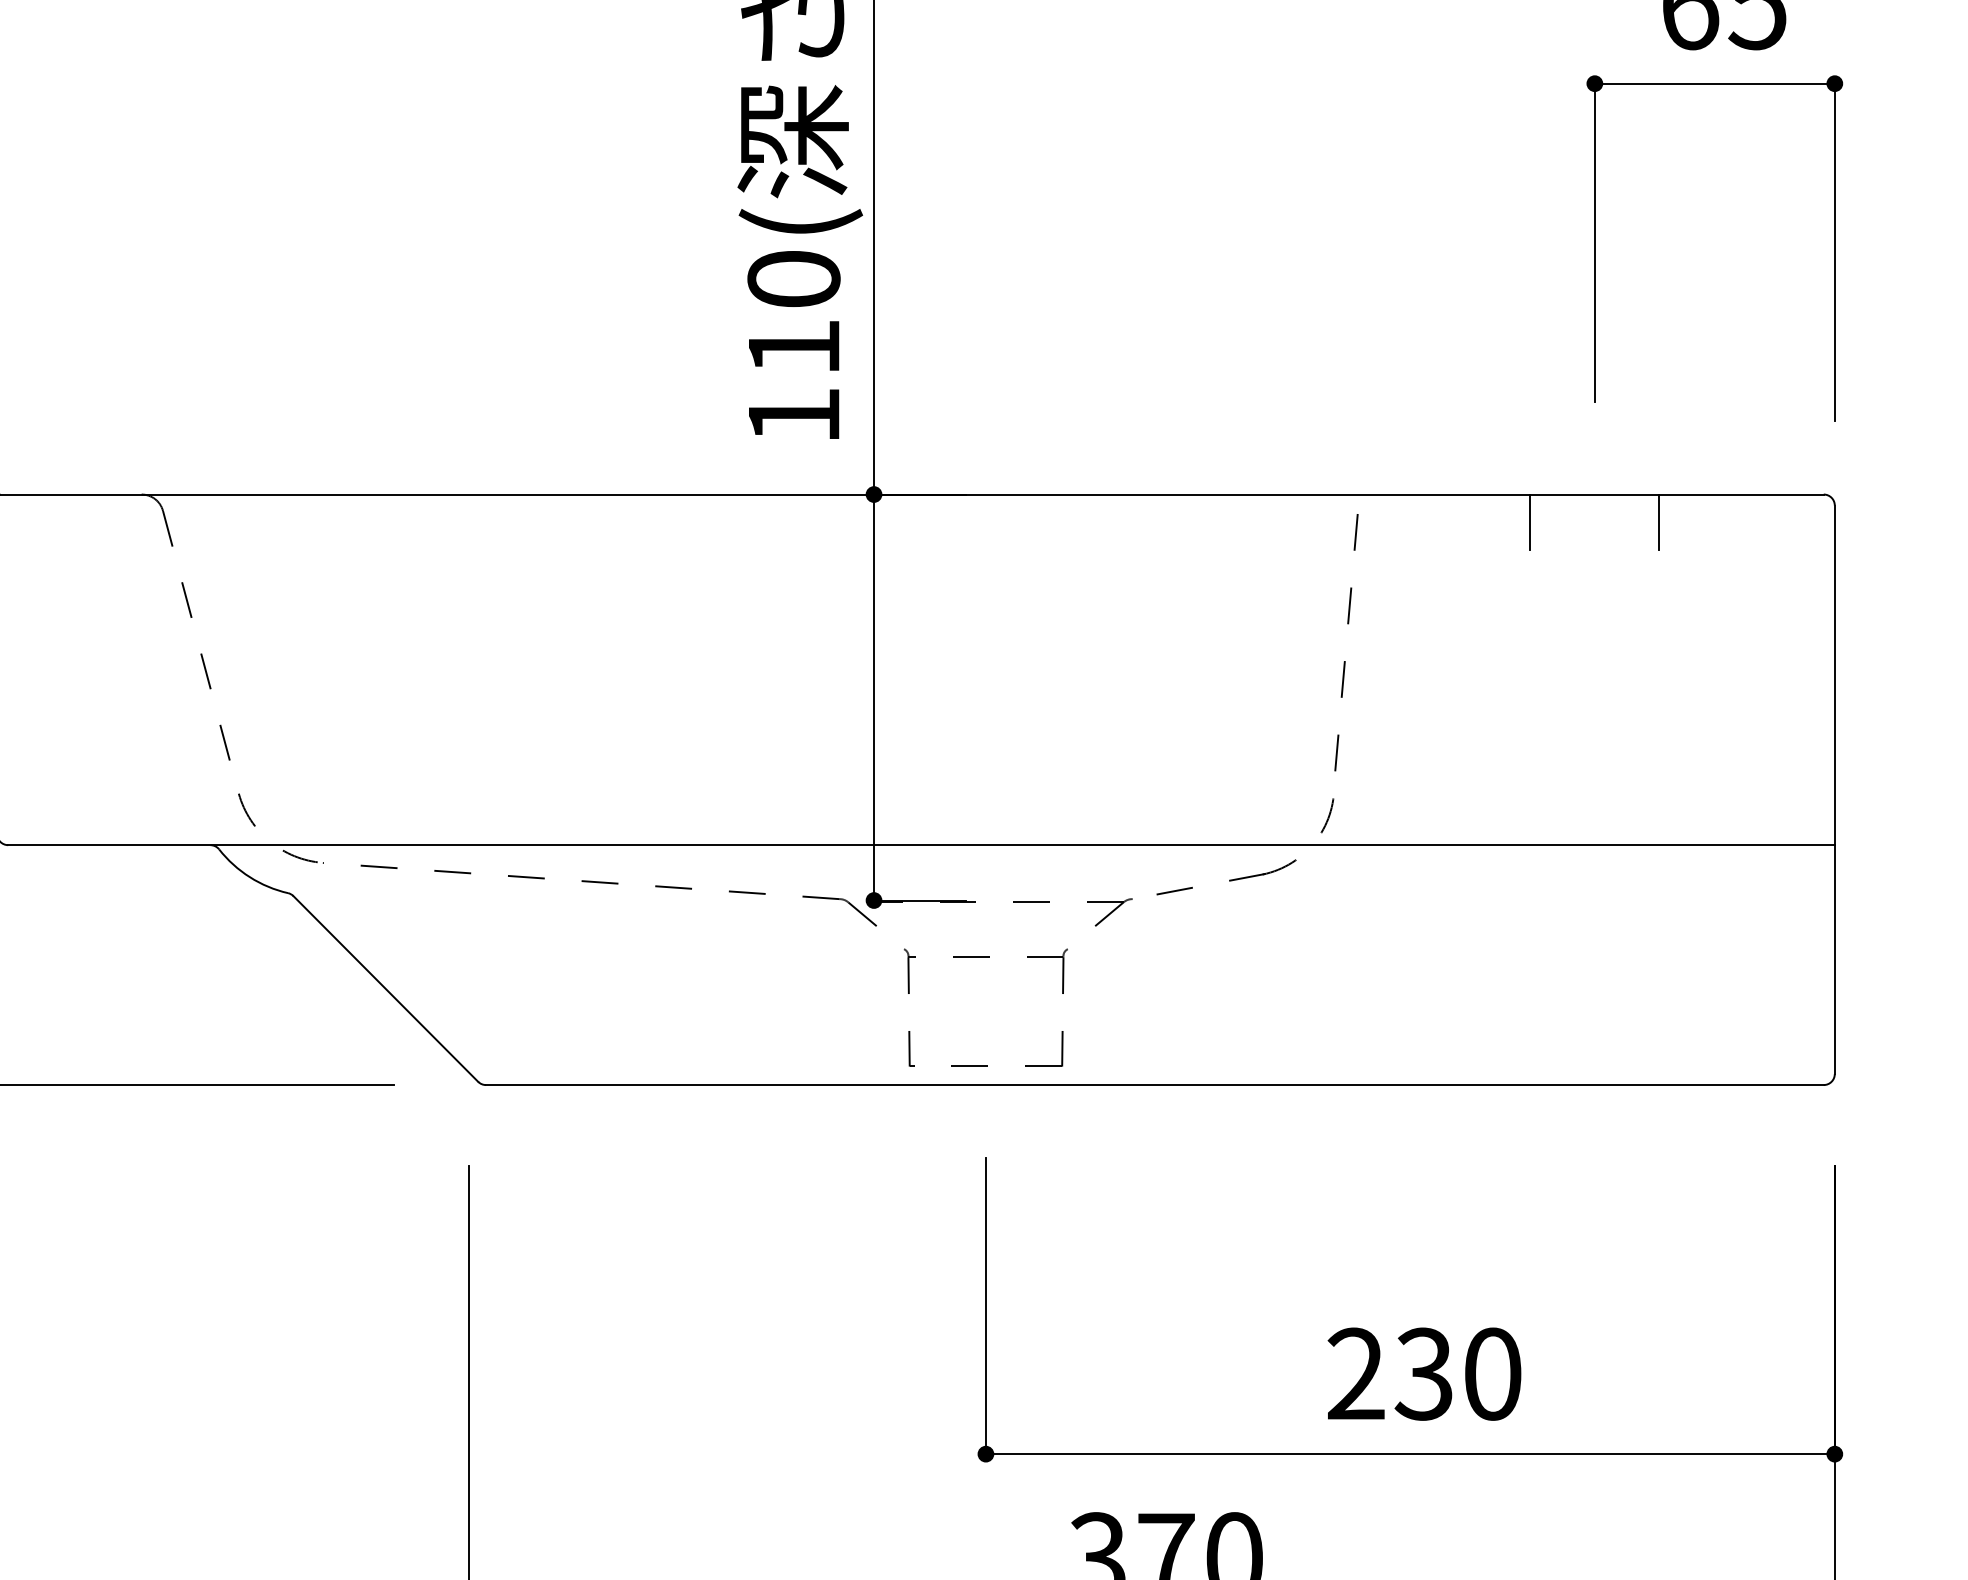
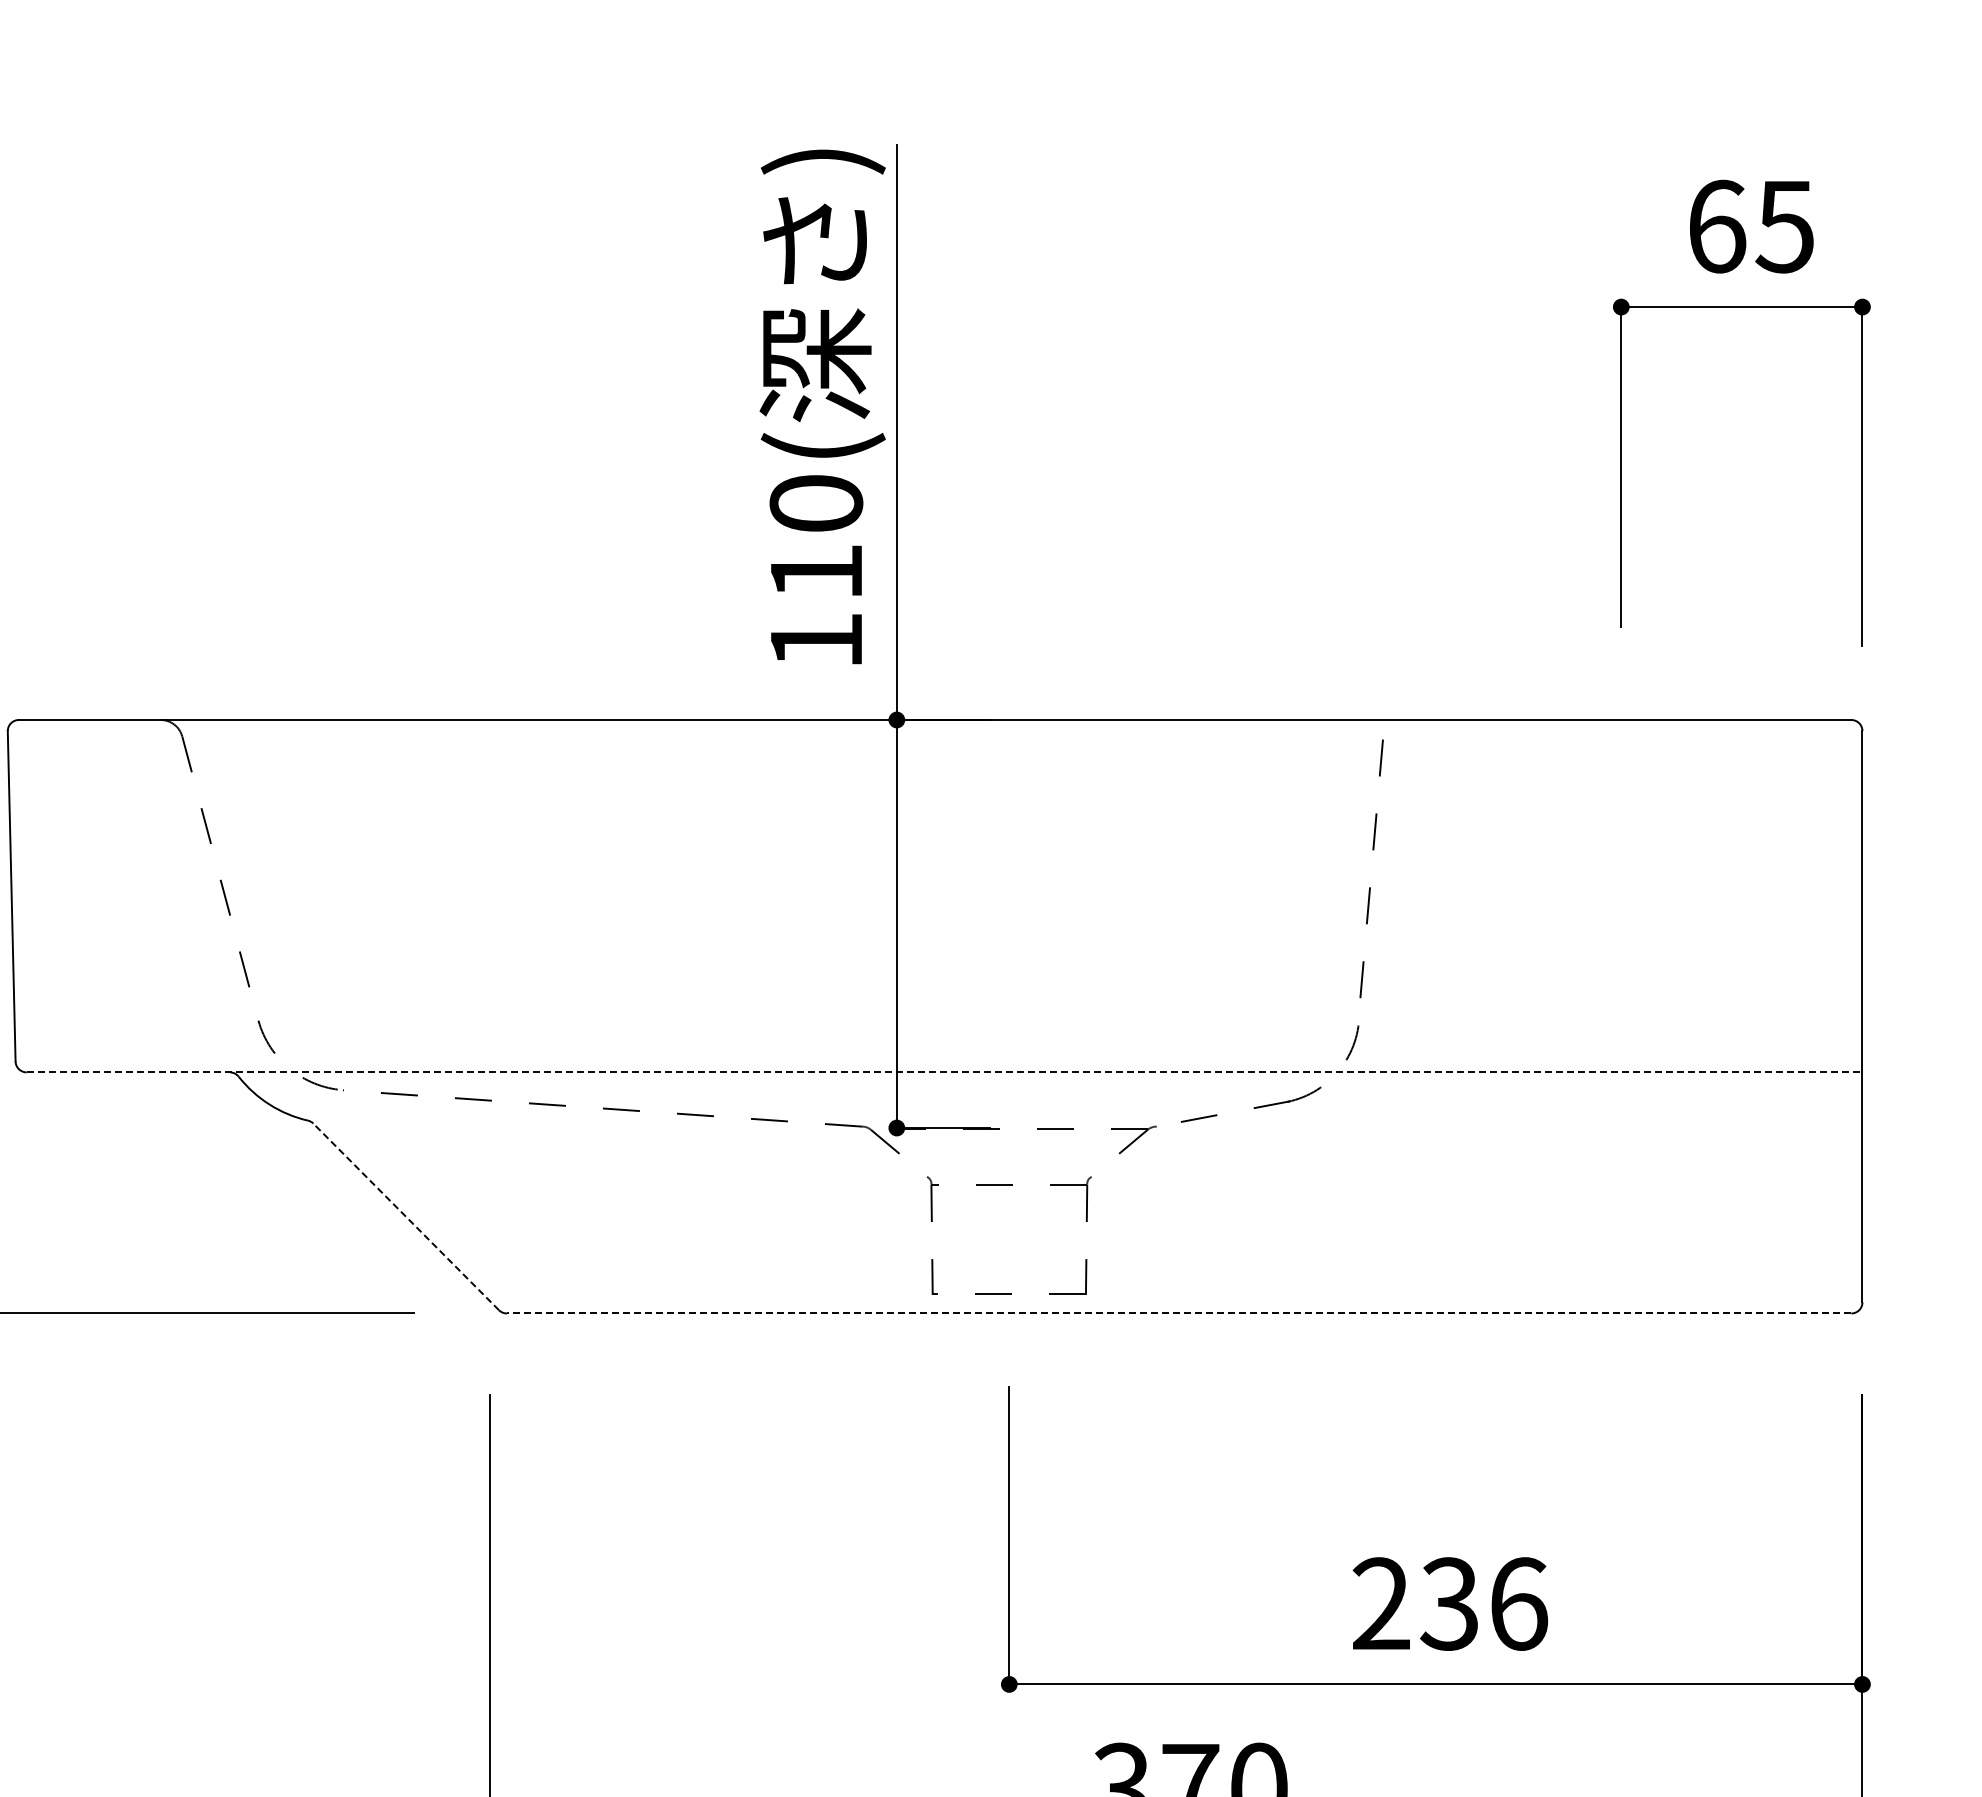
line: (1530, 521) -> (1556, 747), removed
line: (1659, 521) -> (1686, 747), removed
line: (921, 845) -> (944, 1072), solid -> dashed
line: (386, 988) -> (406, 1216), solid -> dashed
line: (1154, 1085) -> (1178, 1313), solid -> dashed
text: (1493, 1373) -> (1519, 1603), 230 -> 236

